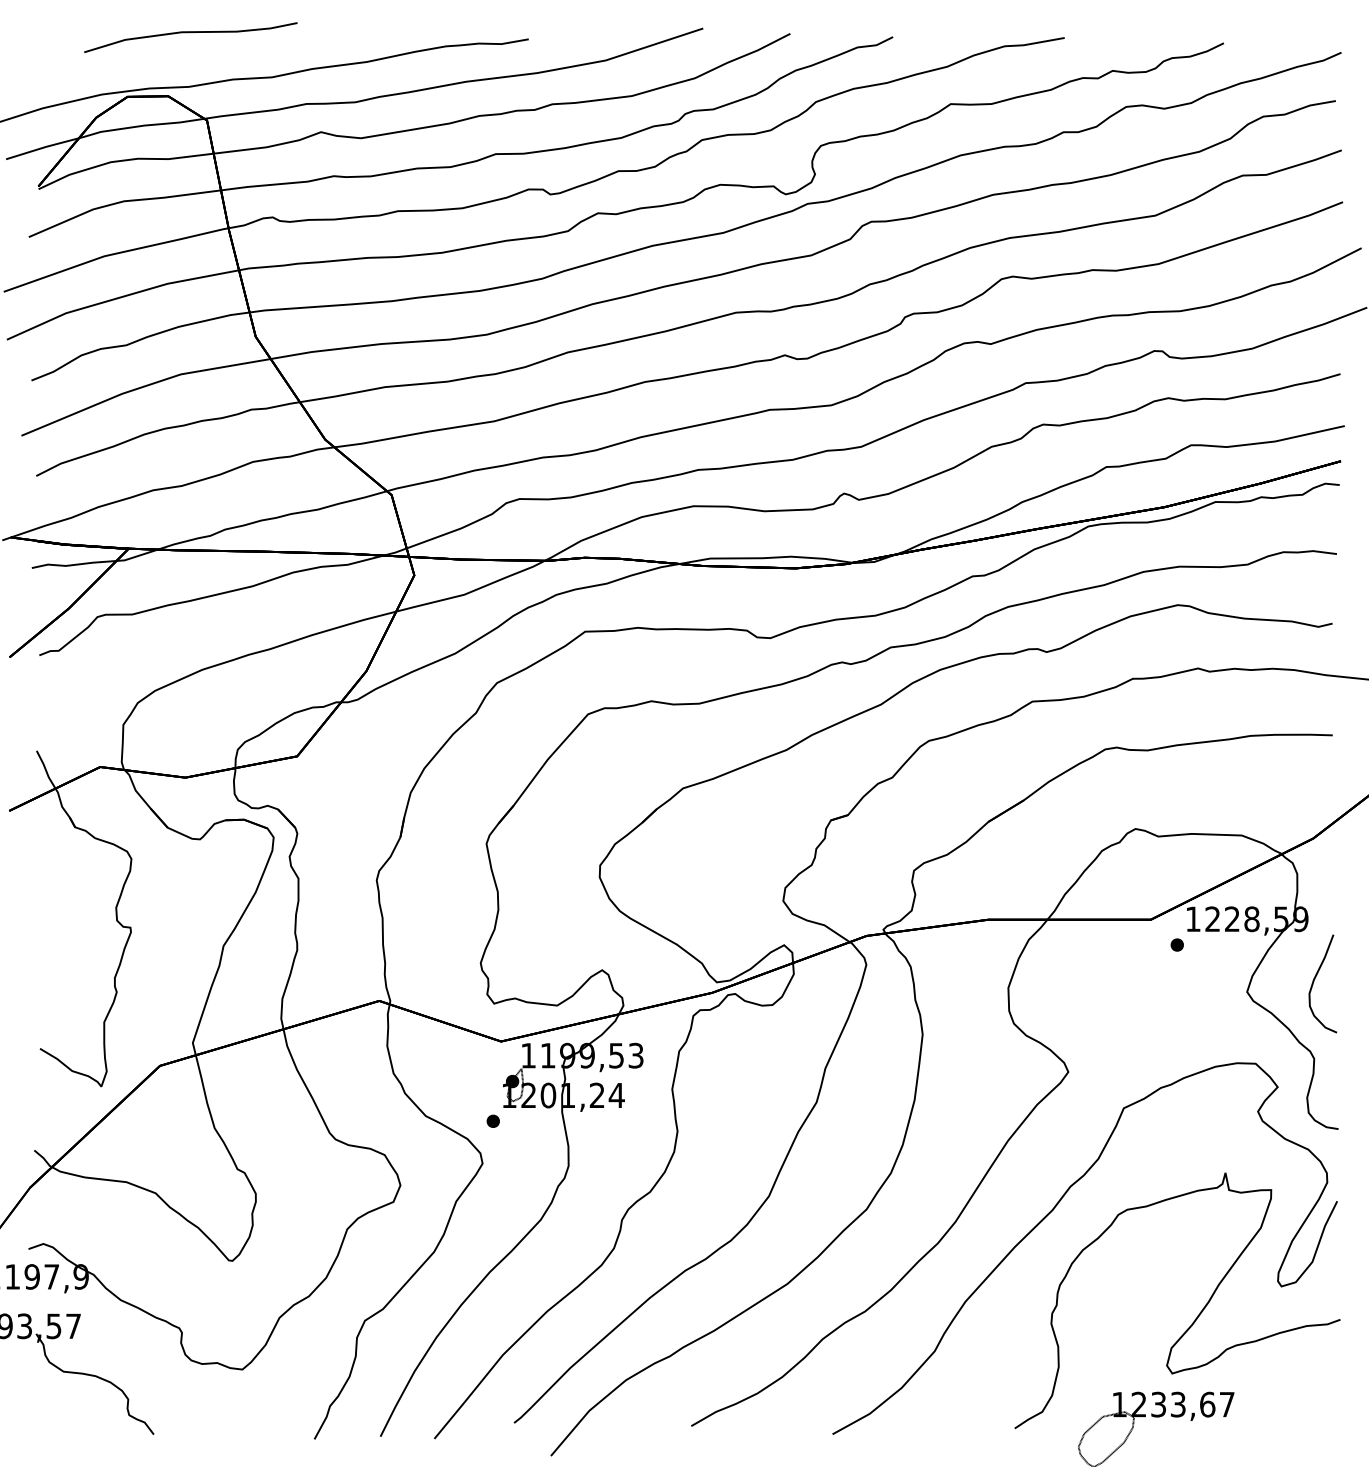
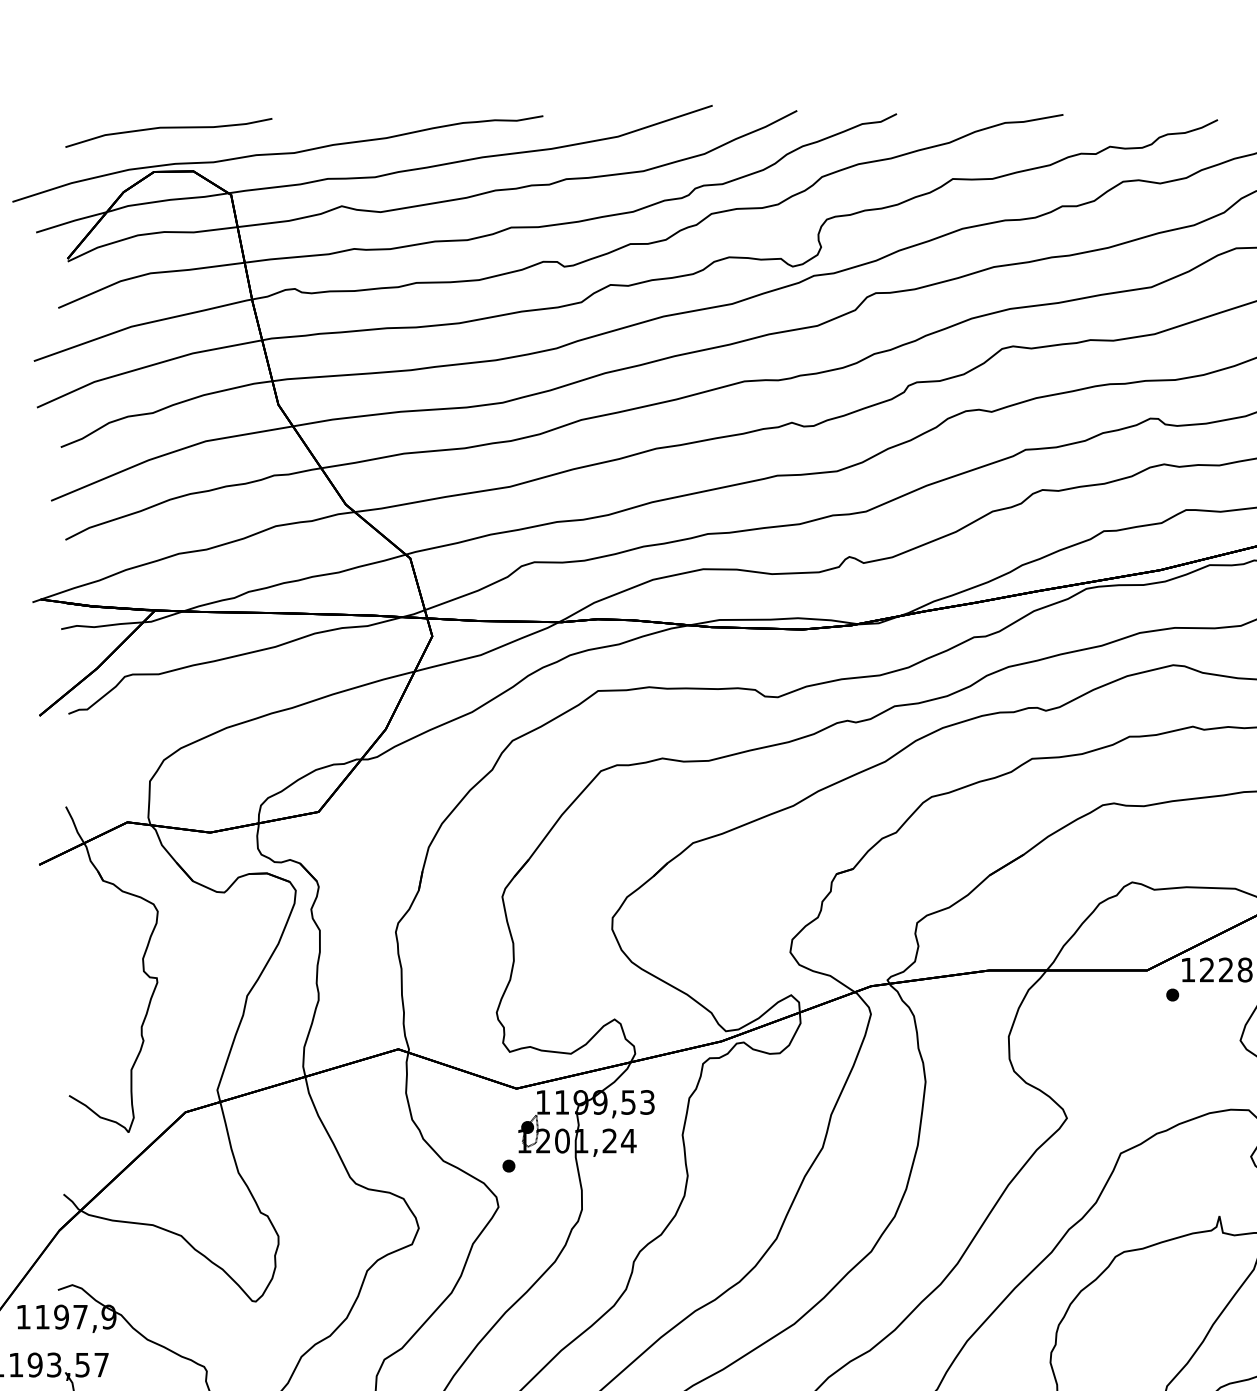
part: (190, 37) -> (168, 132), moved

